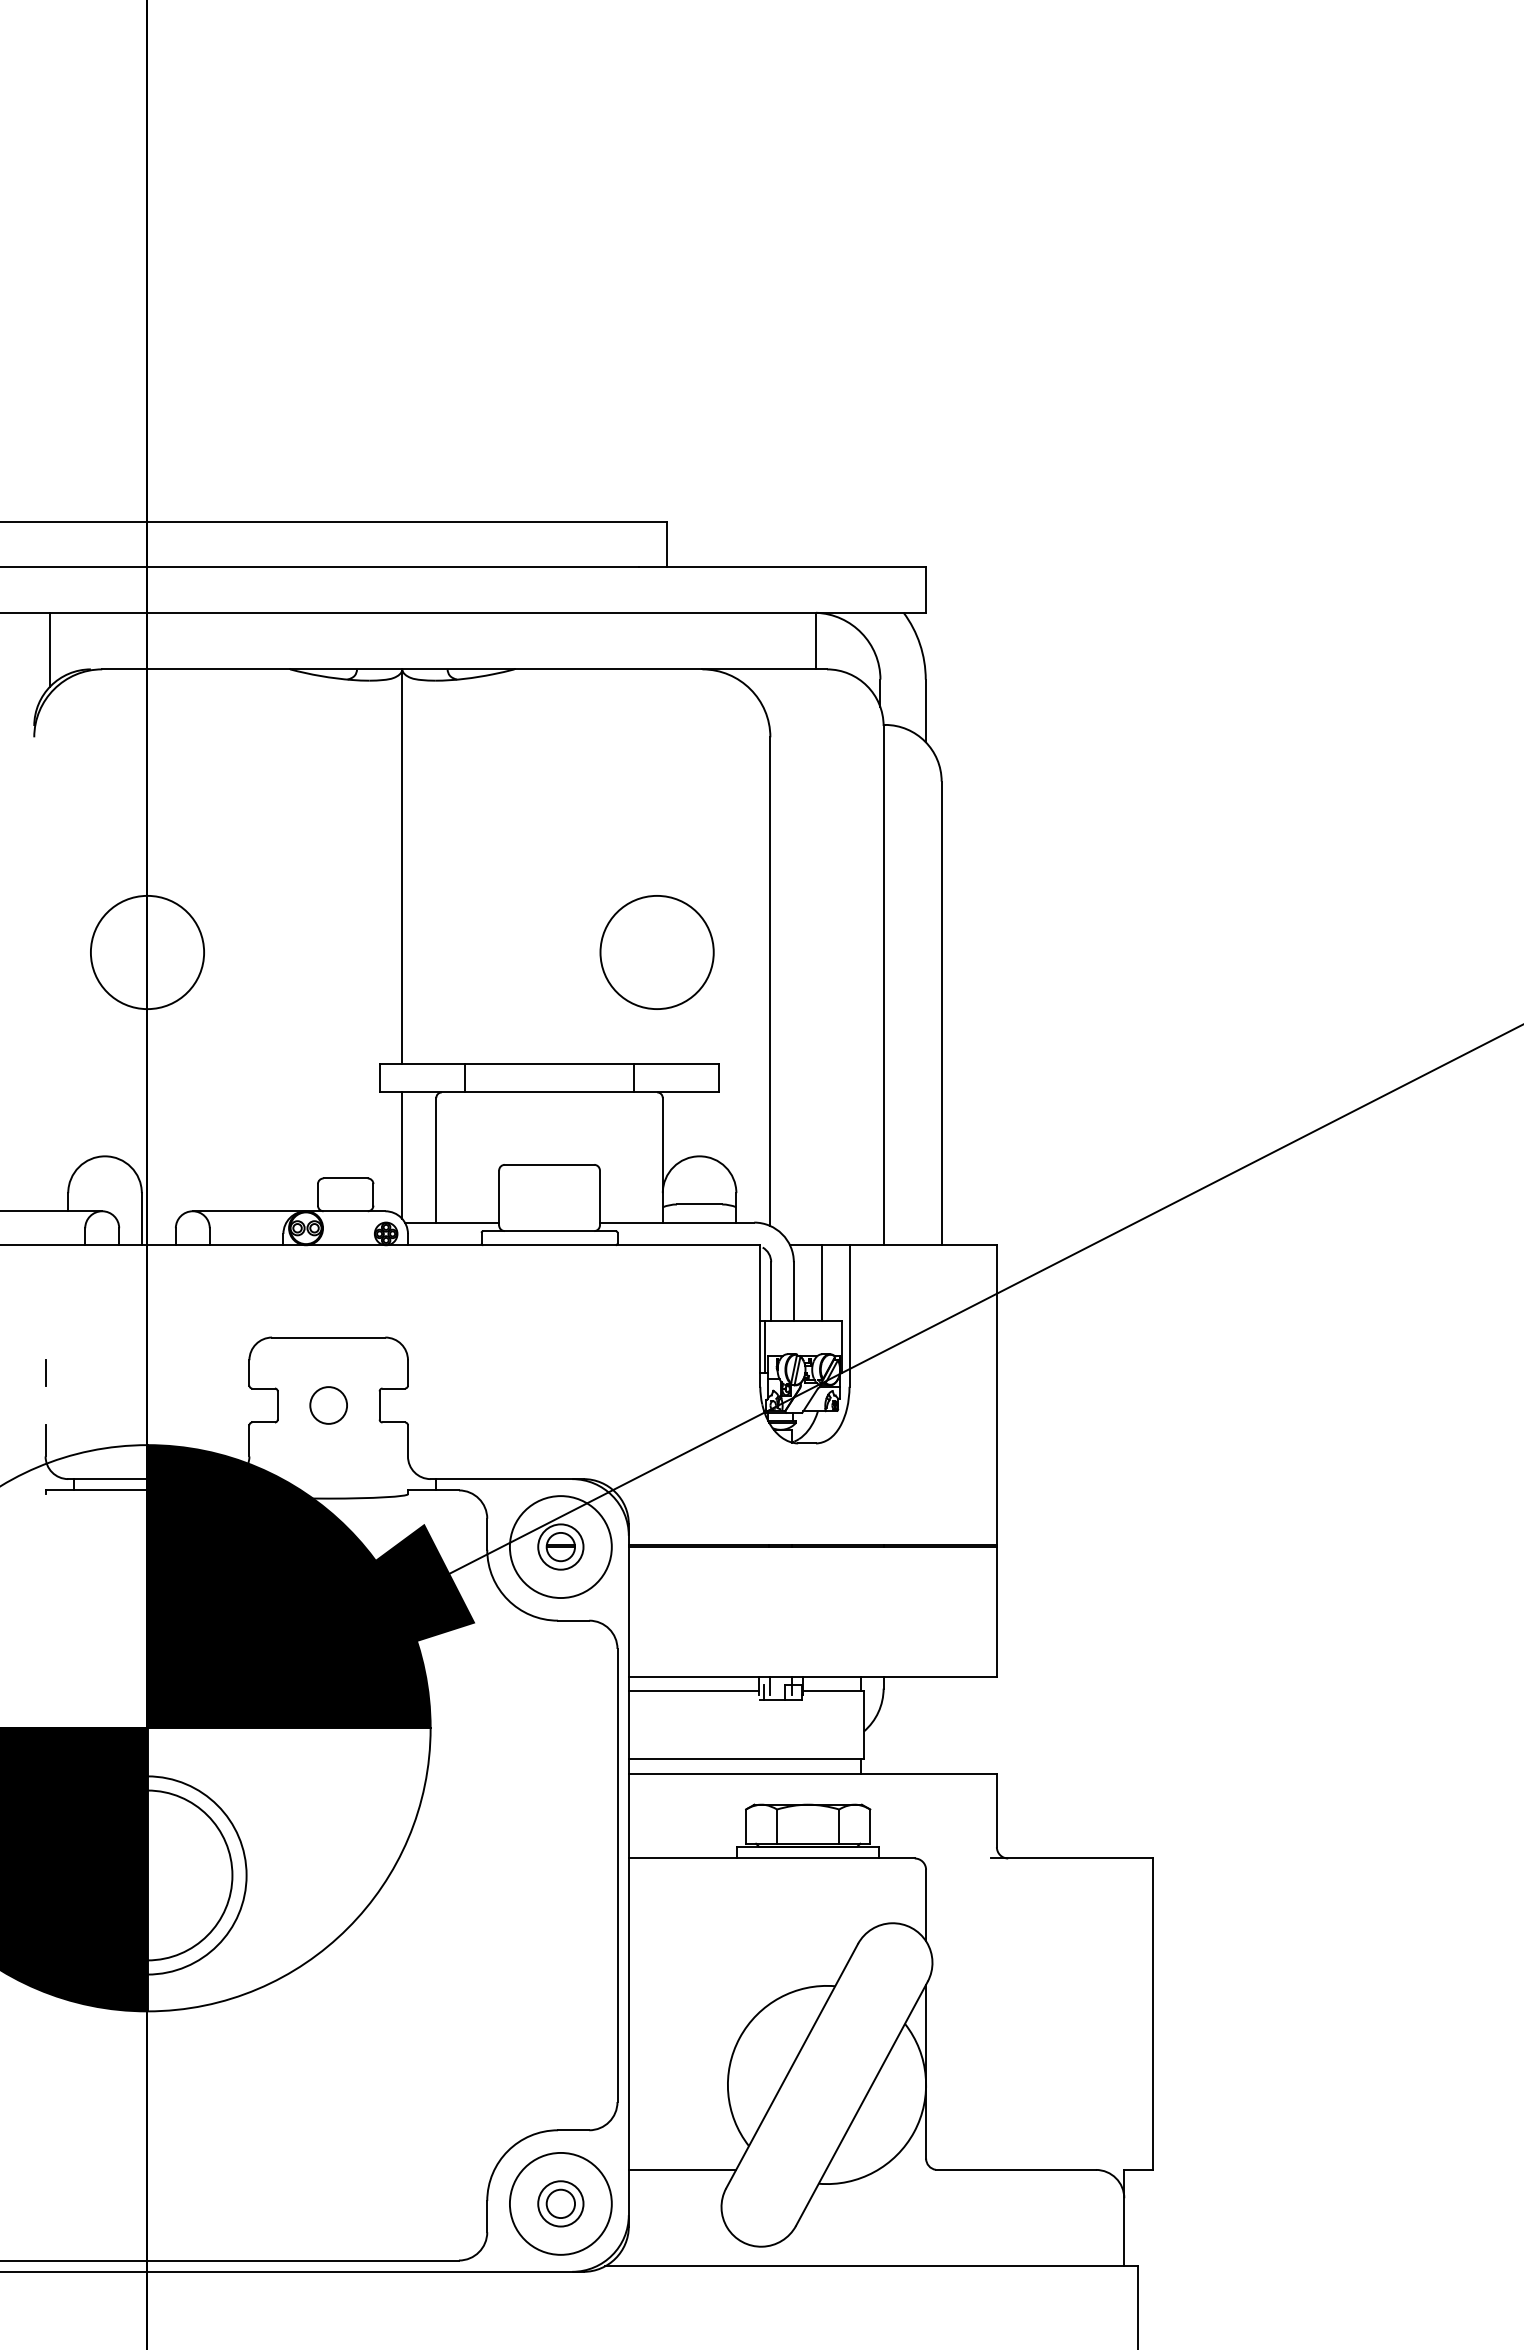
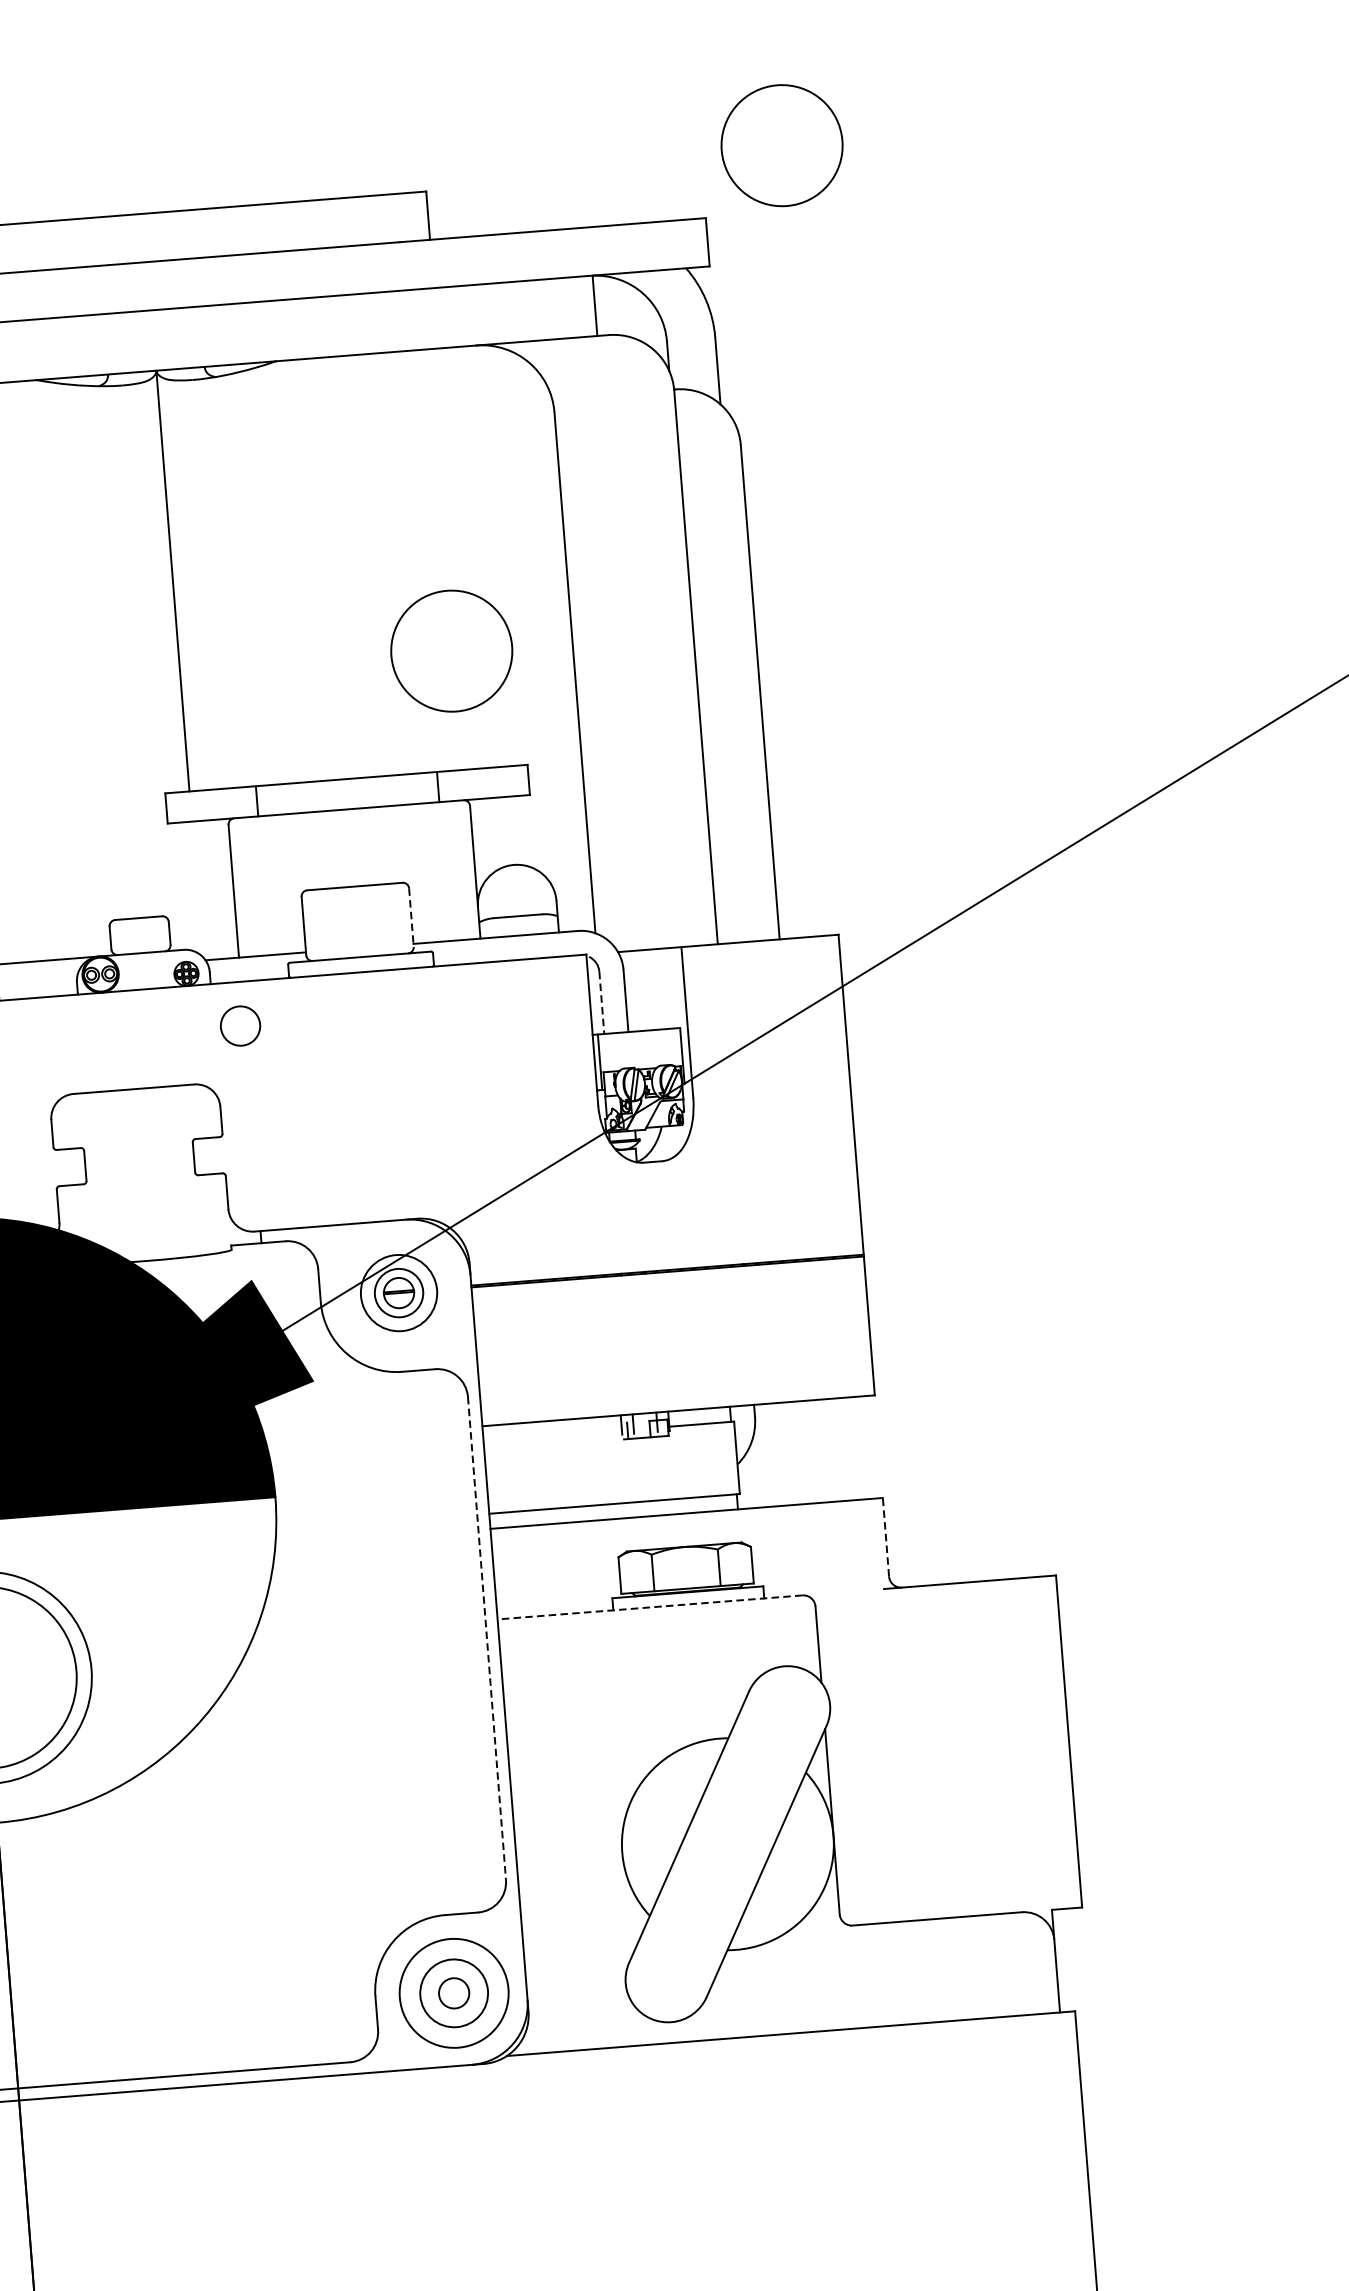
circle: (1001, 505) -> (781, 145), added
line: (402, 1155) -> (197, 888), removed
line: (599, 1198) -> (410, 918), solid -> dashed
line: (821, 1282) -> (654, 989), removed
line: (771, 1291) -> (602, 1002), solid -> dashed
circle: (328, 1405) -> (240, 1026), moved
circle: (560, 1547) -> (398, 1293), size x0.7
line: (693, 1691) -> (552, 1435), removed
line: (996, 1810) -> (885, 1537), solid -> dashed
line: (771, 1858) -> (649, 1607), solid -> dashed
line: (617, 1875) -> (486, 1638), solid -> dashed
line: (682, 2169) -> (580, 1946), removed
circle: (560, 2203) -> (453, 1992), size x1.4

